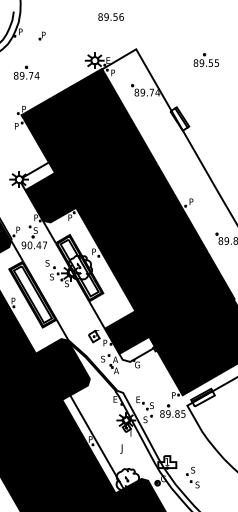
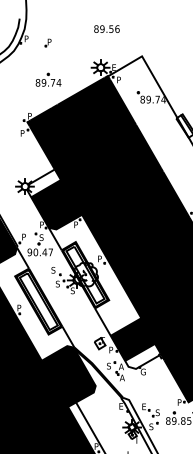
text: (110, 16) -> (106, 28), moved
part: (26, 72) -> (48, 79), moved

